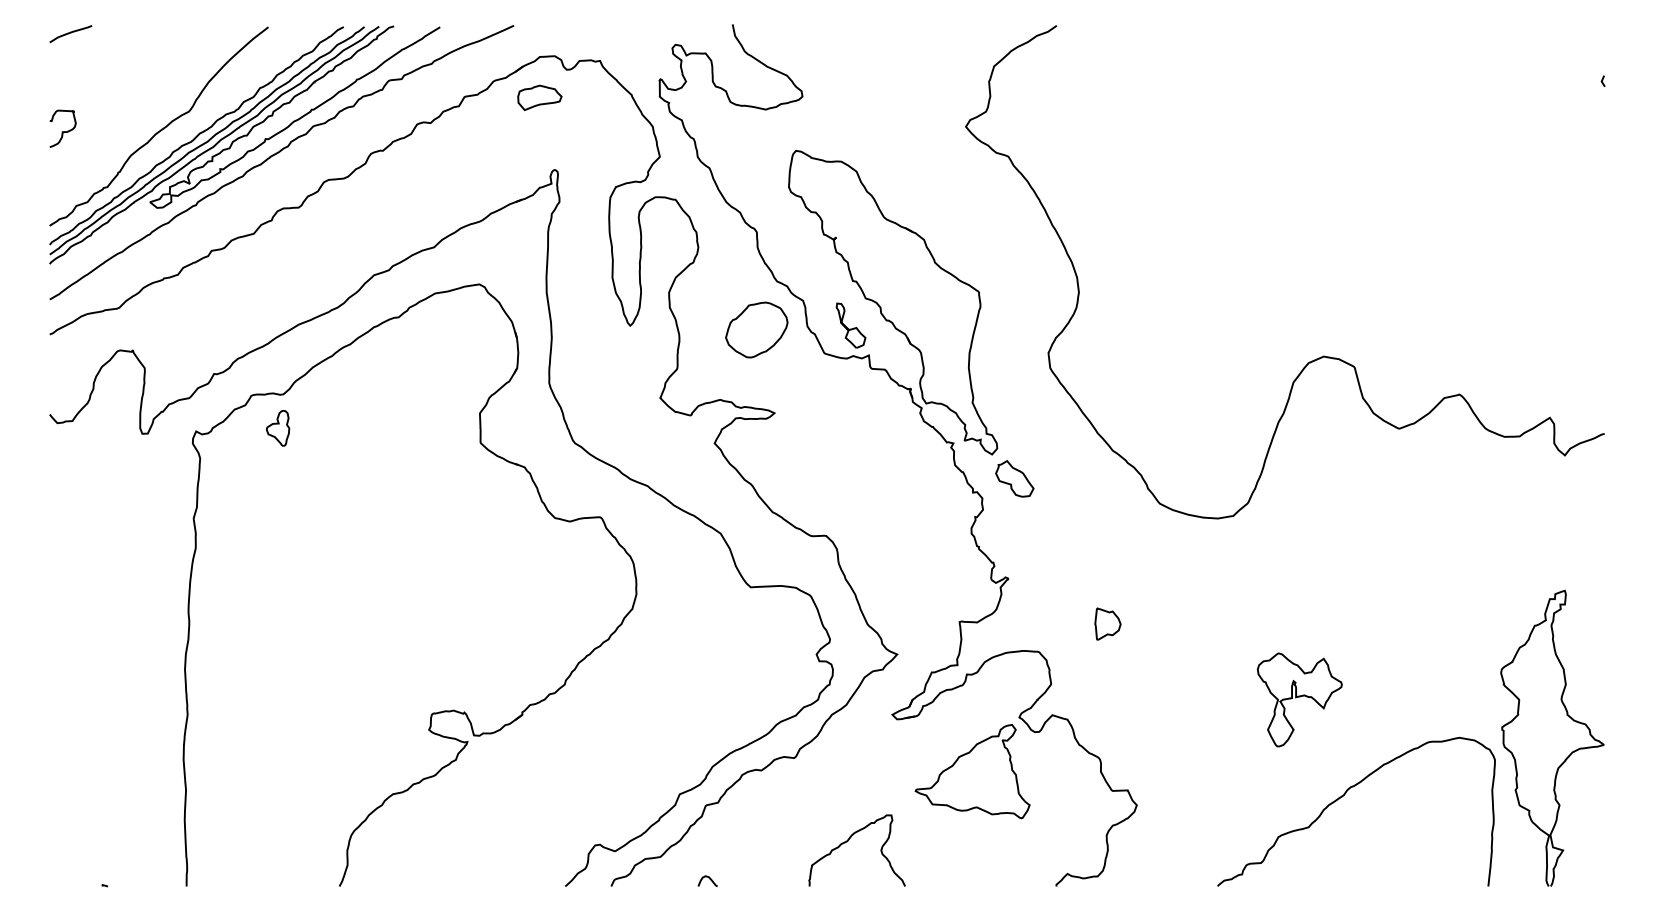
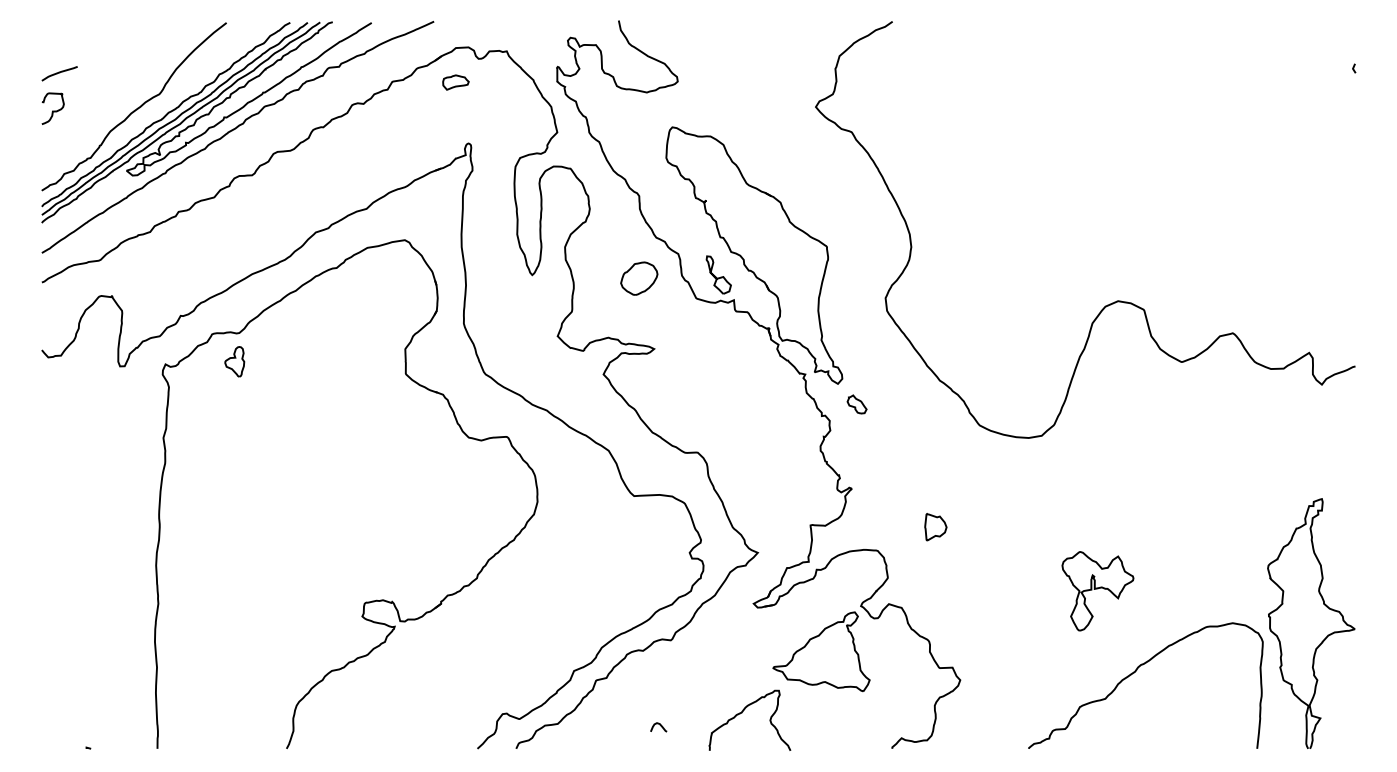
curve: (70, 33) -> (59, 73), moved
part: (539, 97) -> (455, 82), size x0.7
part: (757, 329) -> (639, 278), size x0.7
part: (1014, 478) -> (856, 404), size x0.6
curve: (848, 842) -> (742, 713), moved
curve: (708, 878) -> (659, 725), moved

